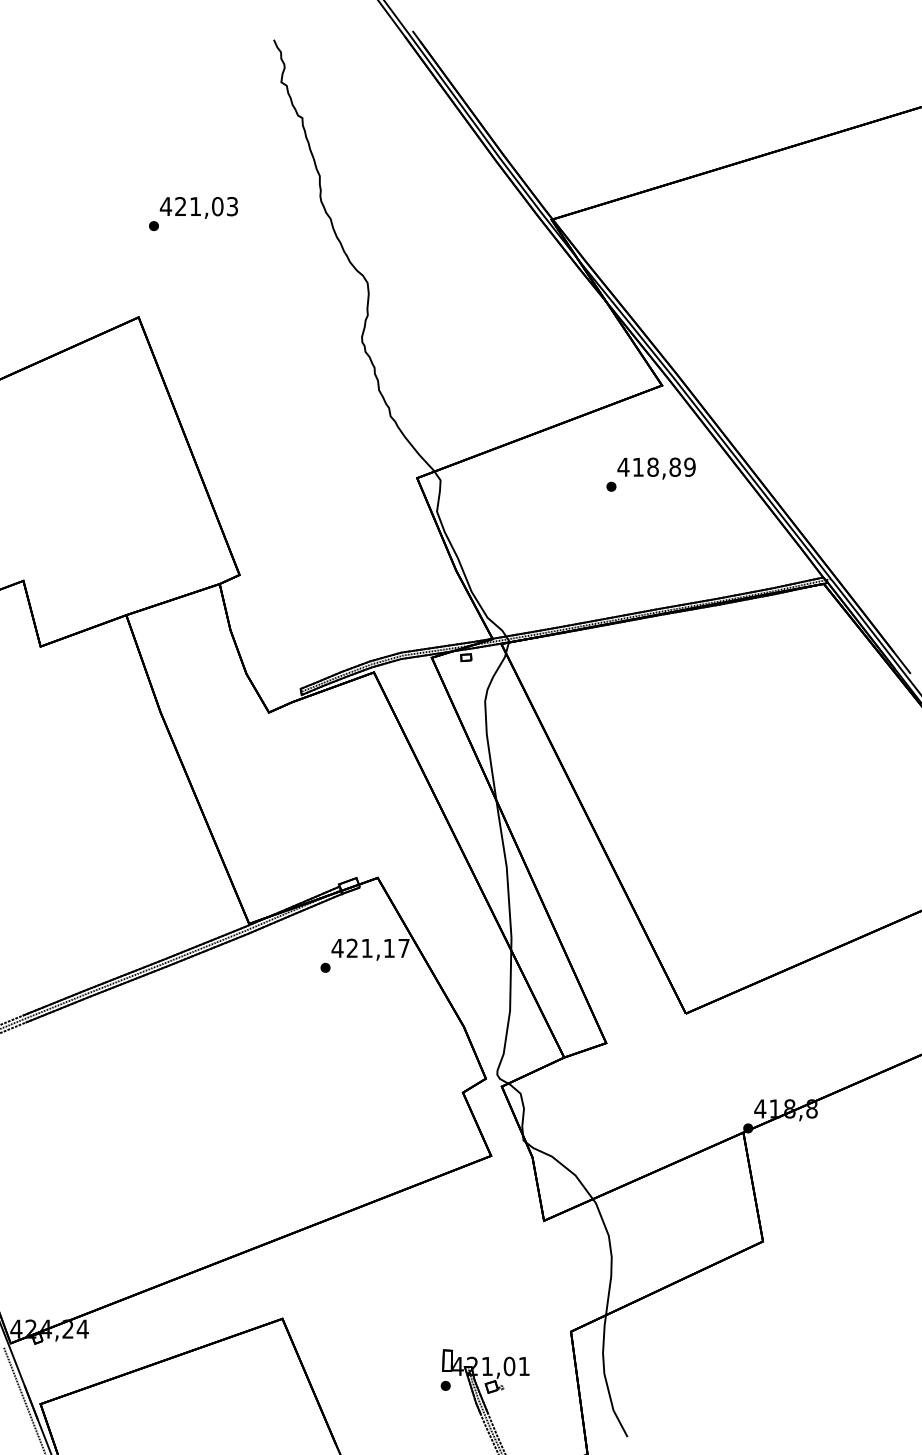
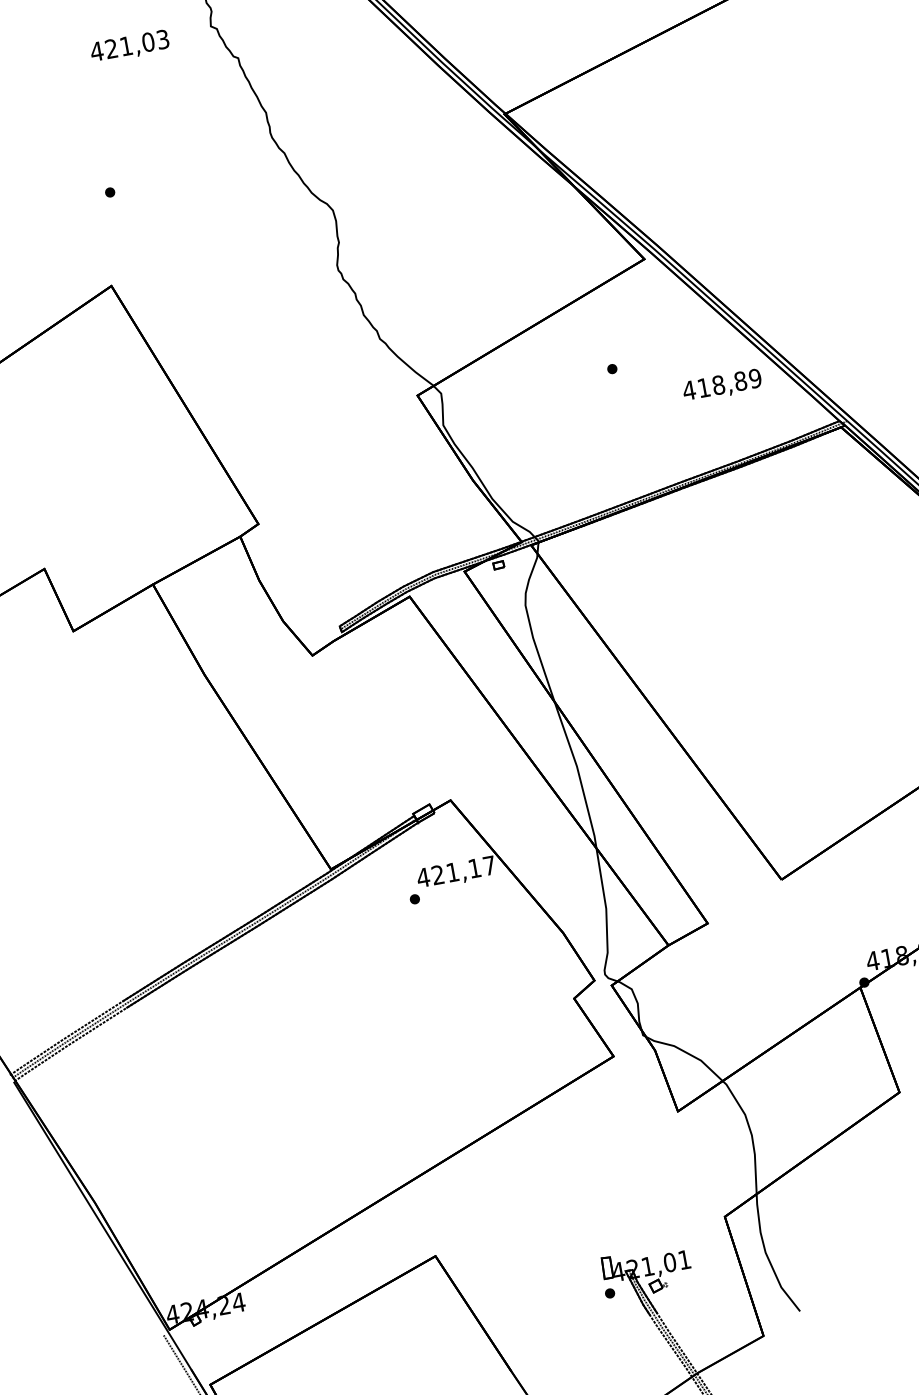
text: (198, 207) -> (129, 46), moved
text: (656, 468) -> (722, 385), moved

